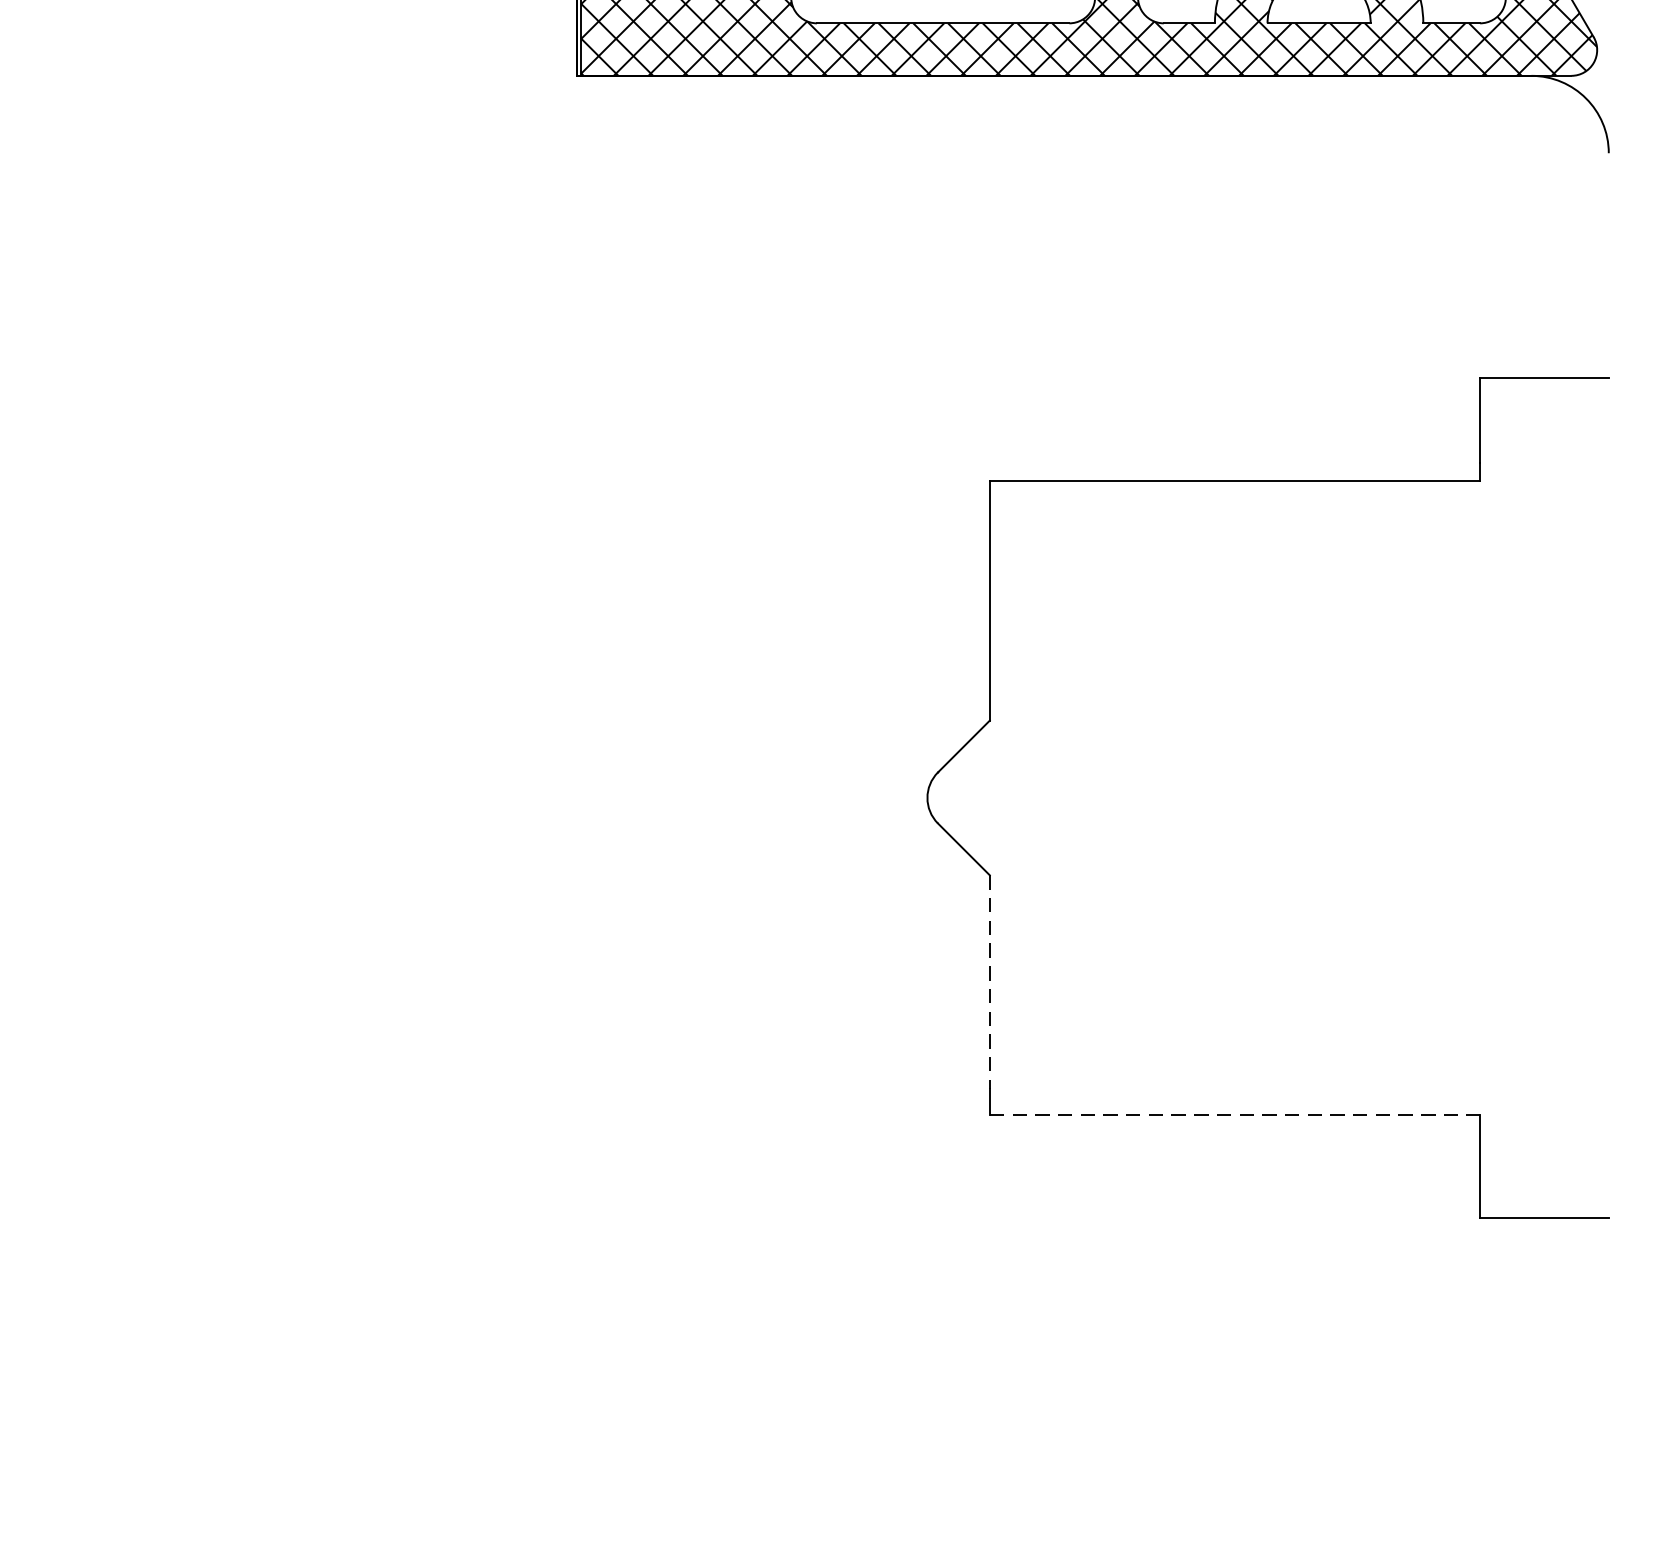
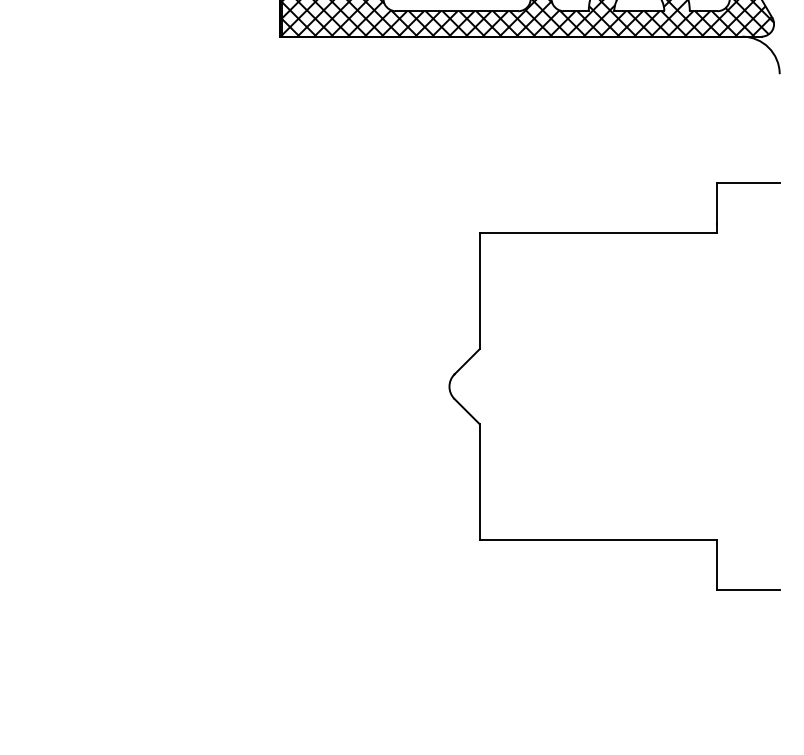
line: (989, 983) -> (479, 476), dashed -> solid
line: (1234, 1115) -> (598, 540), dashed -> solid

